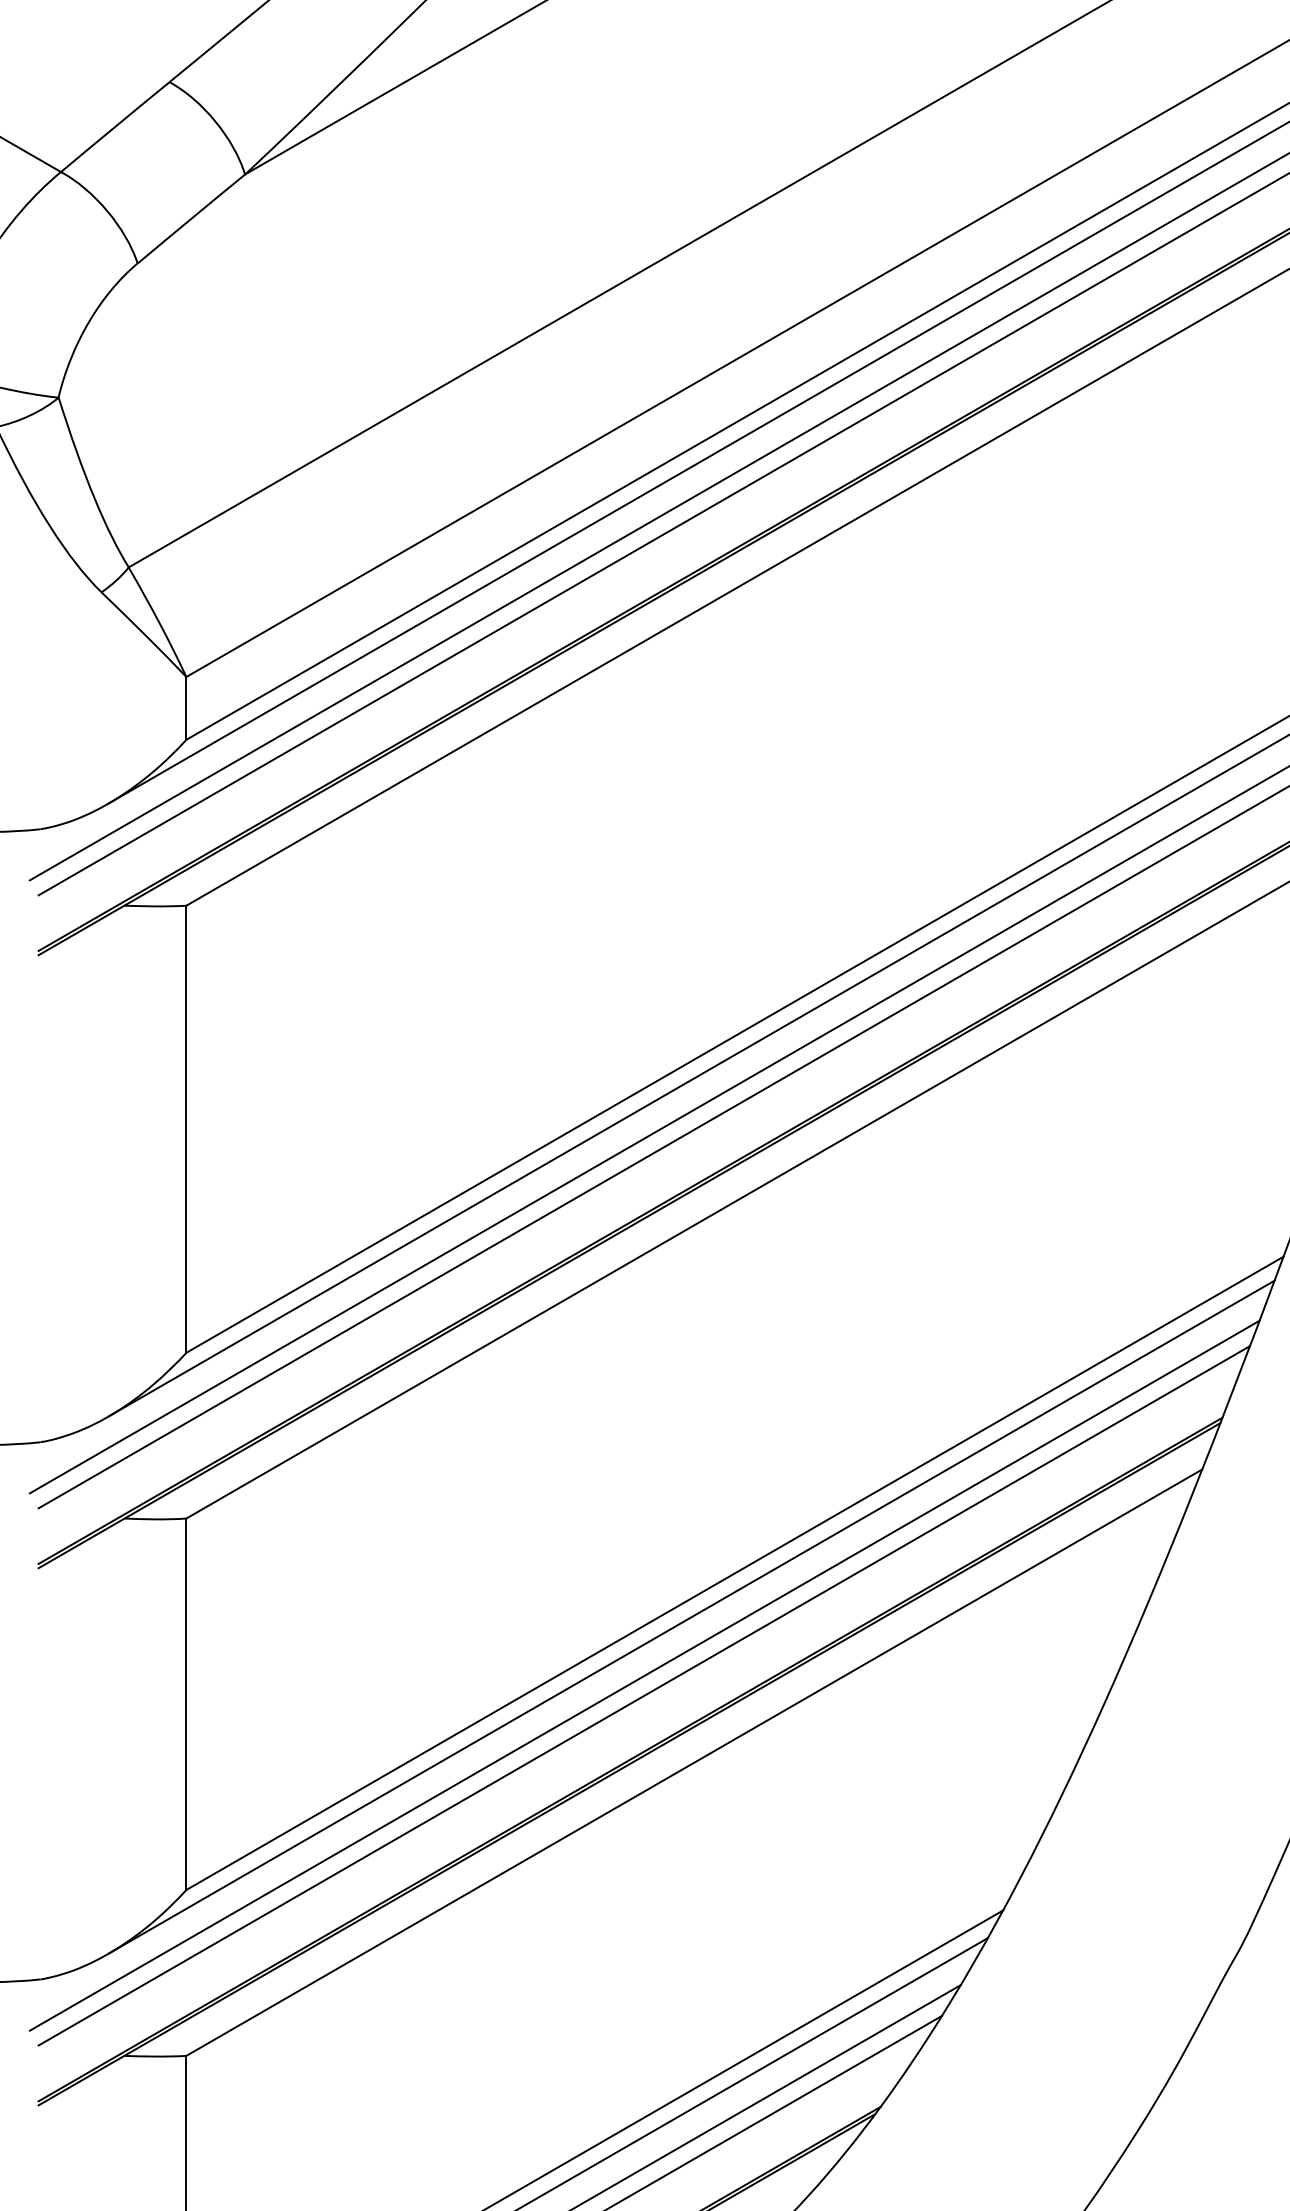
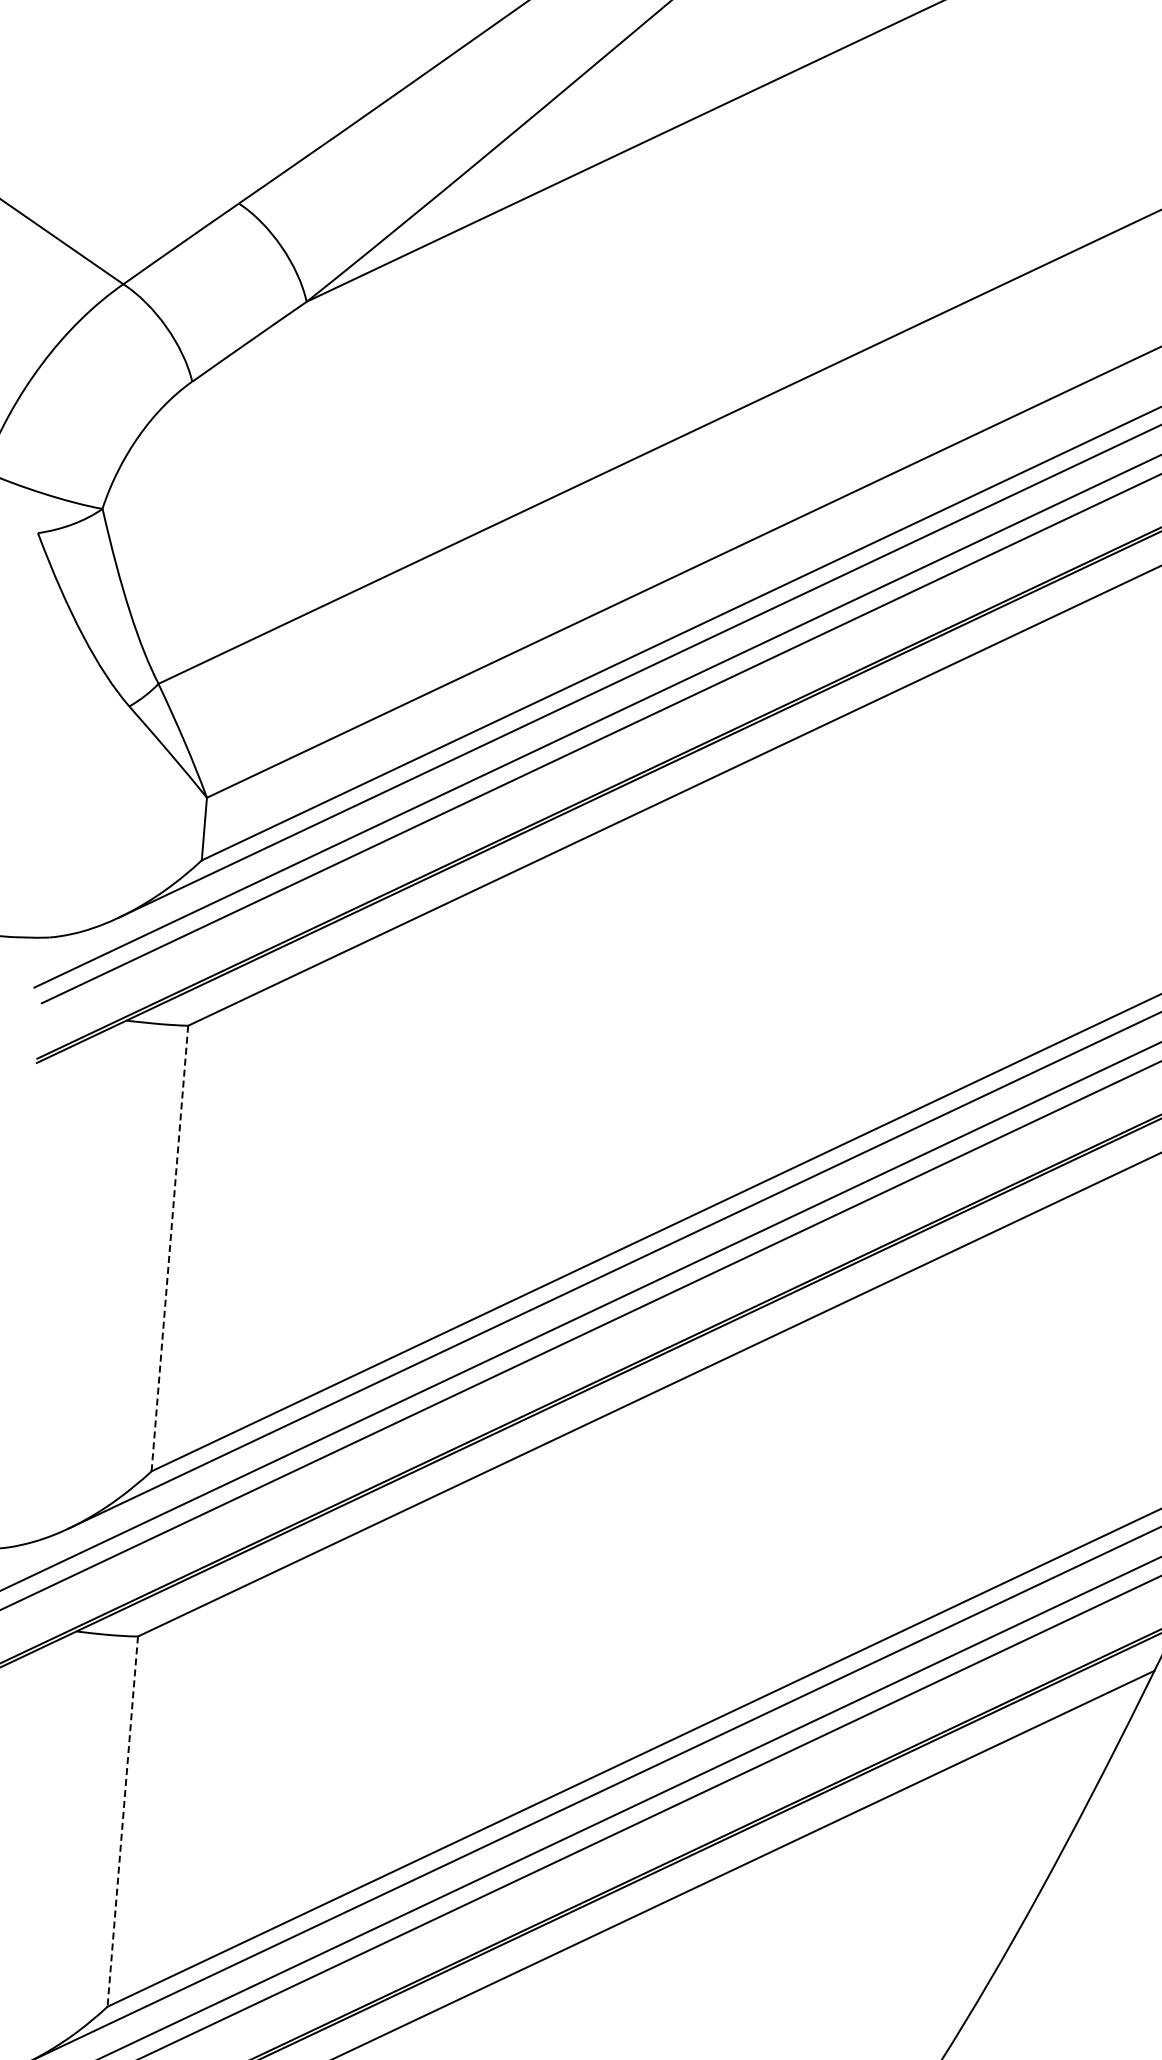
line: (186, 1129) -> (170, 1248), solid -> dashed
line: (186, 1704) -> (122, 1821), solid -> dashed

